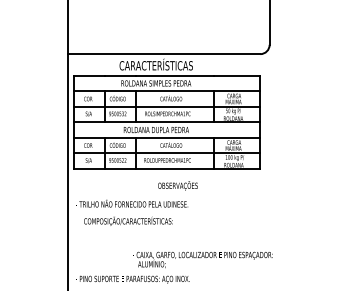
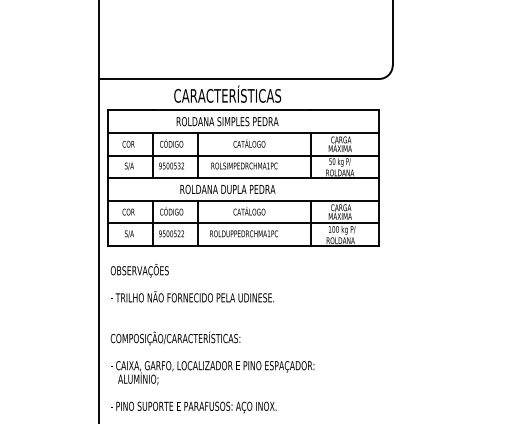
text: (177, 185) -> (139, 270), moved
text: (128, 220) -> (175, 337), moved
text: (202, 259) -> (211, 372), moved

